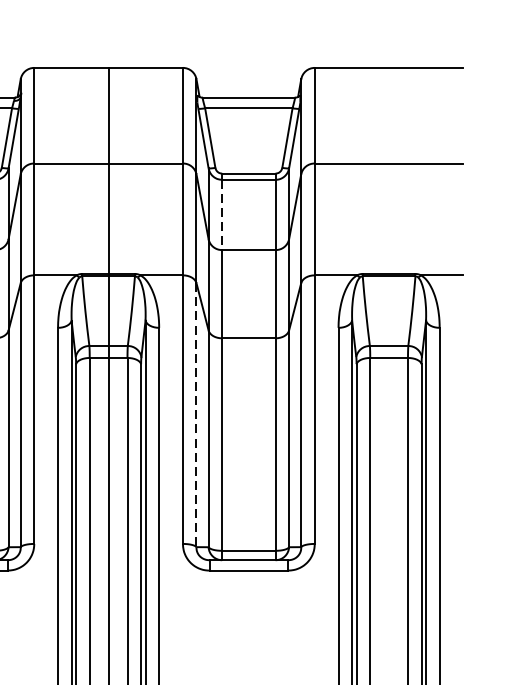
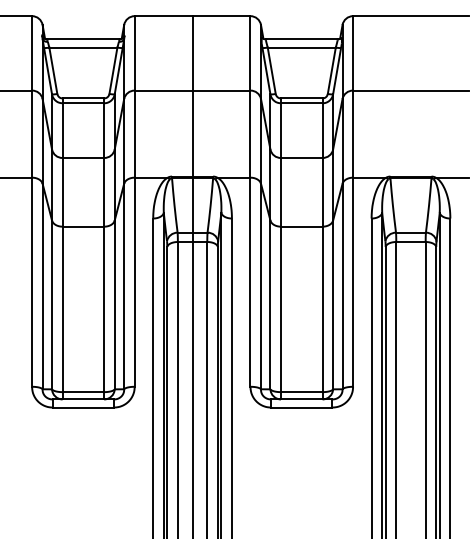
line: (221, 216) -> (280, 131), dashed -> solid
line: (197, 415) -> (261, 286), dashed -> solid

